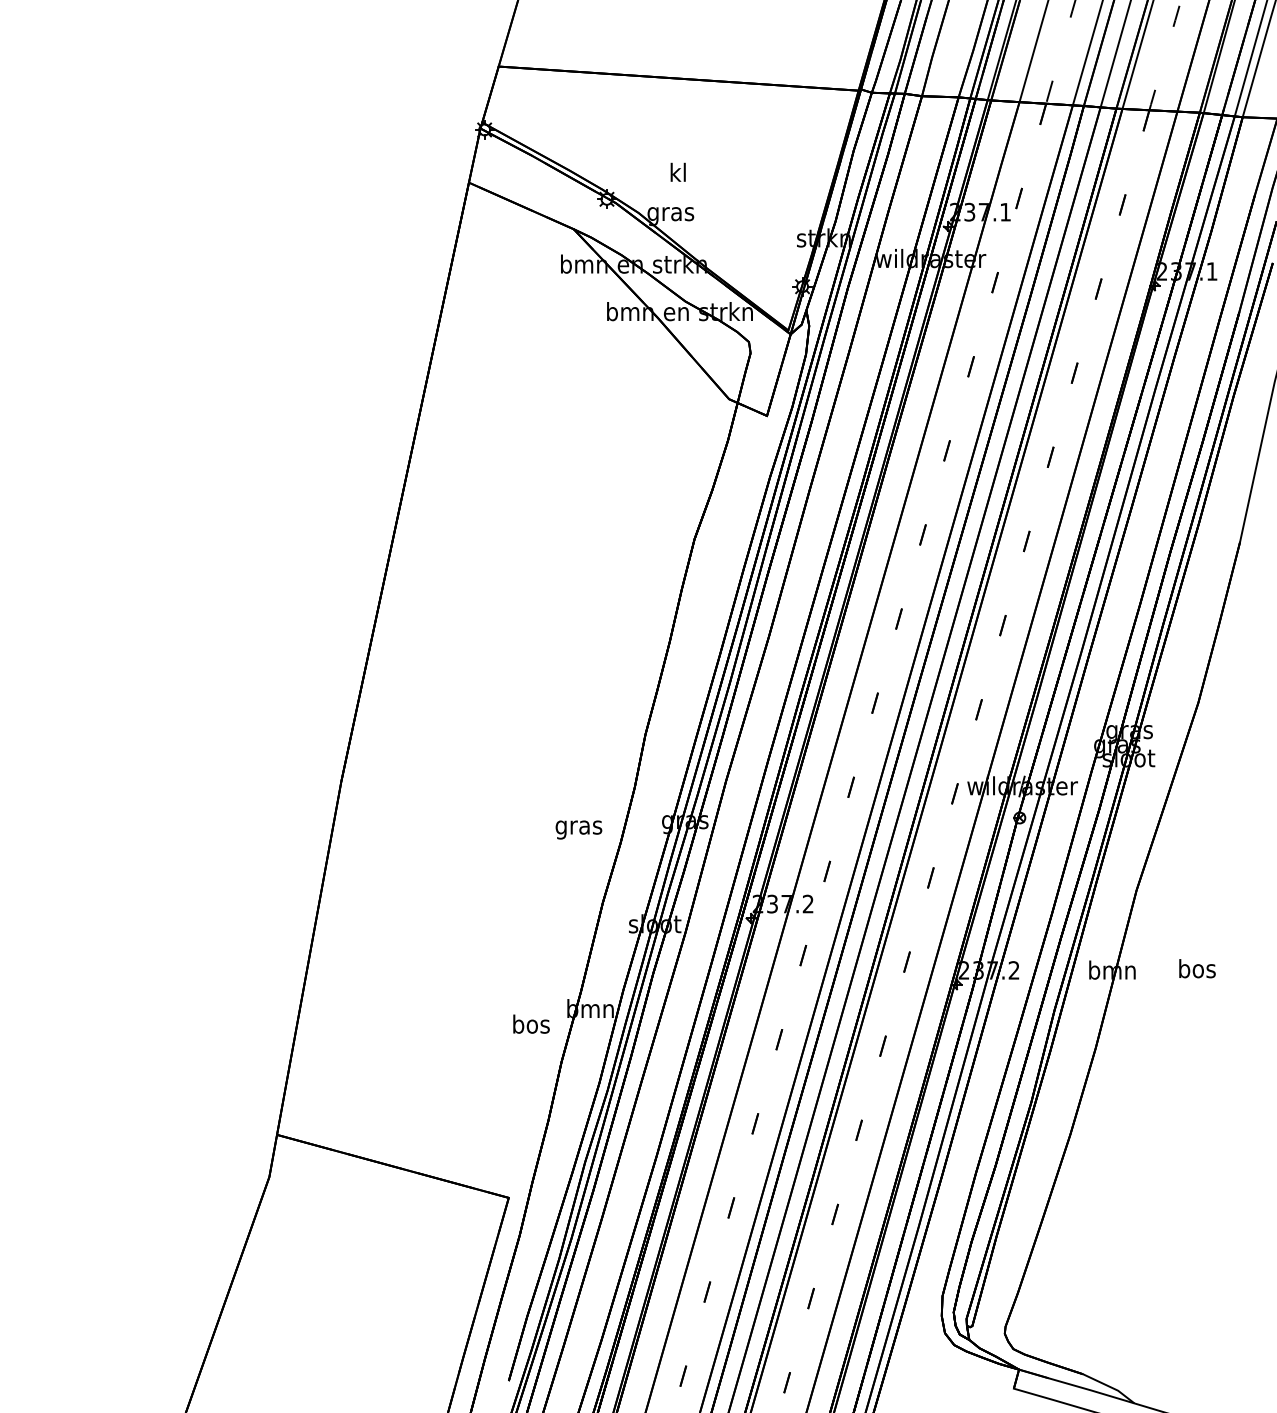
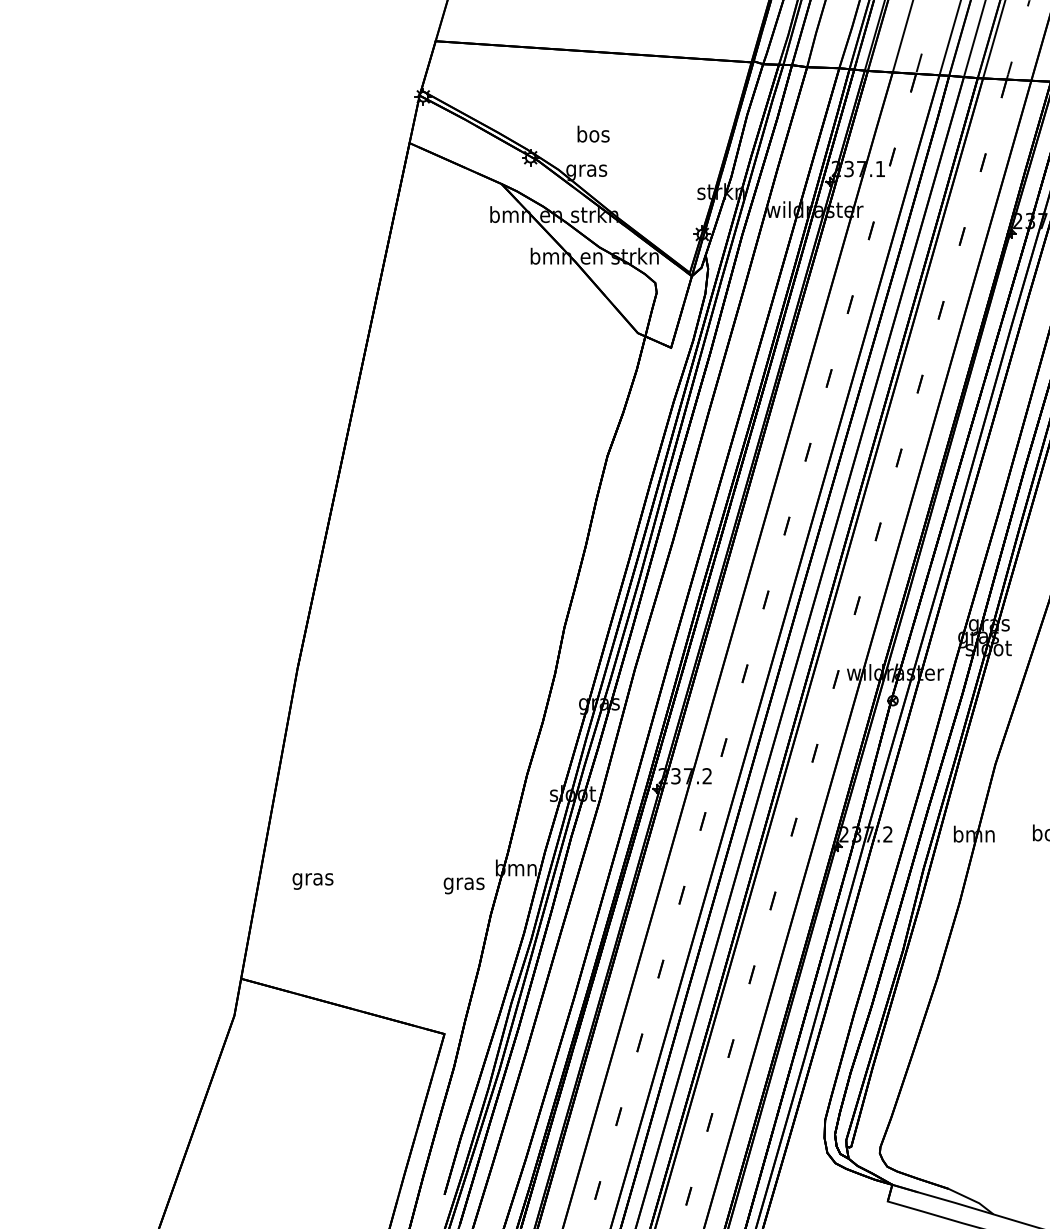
text: (678, 172) -> (593, 134), kl -> bos
text: (578, 829) -> (312, 881), moved
text: (530, 1026) -> (463, 883), bos -> gras

